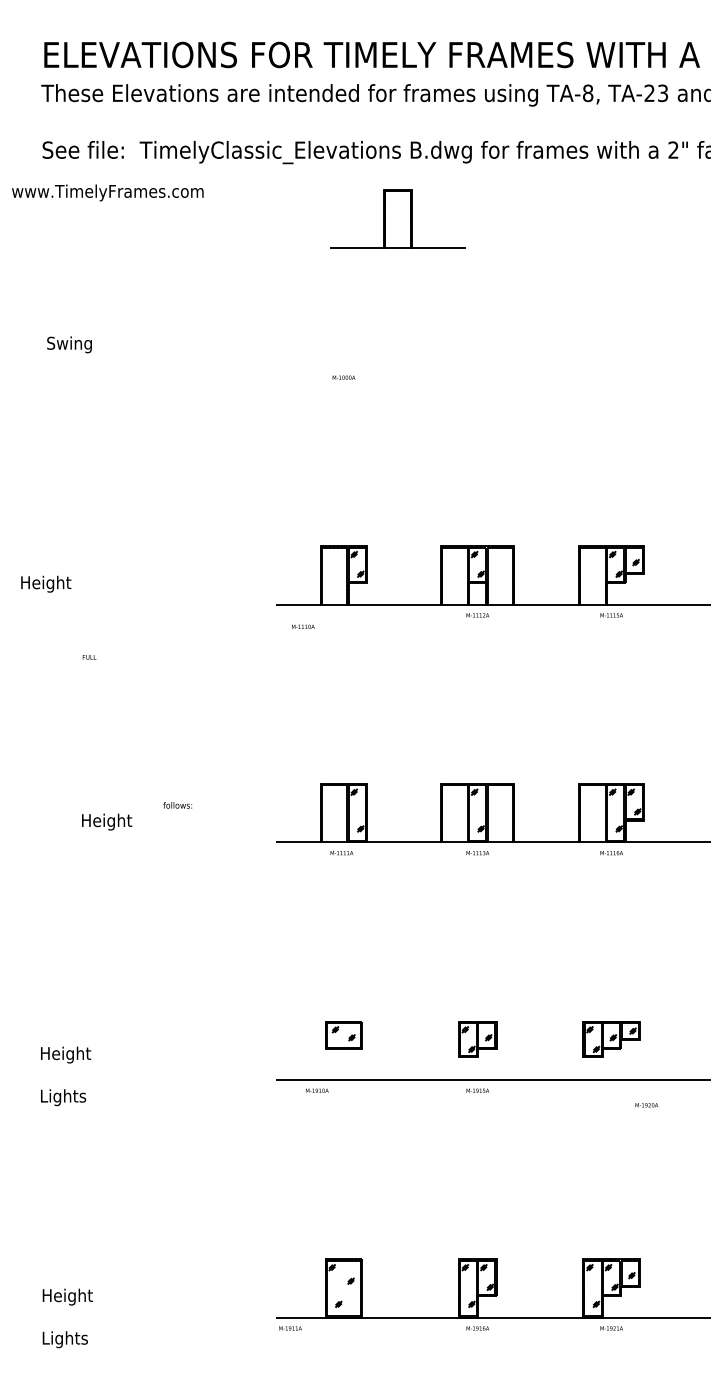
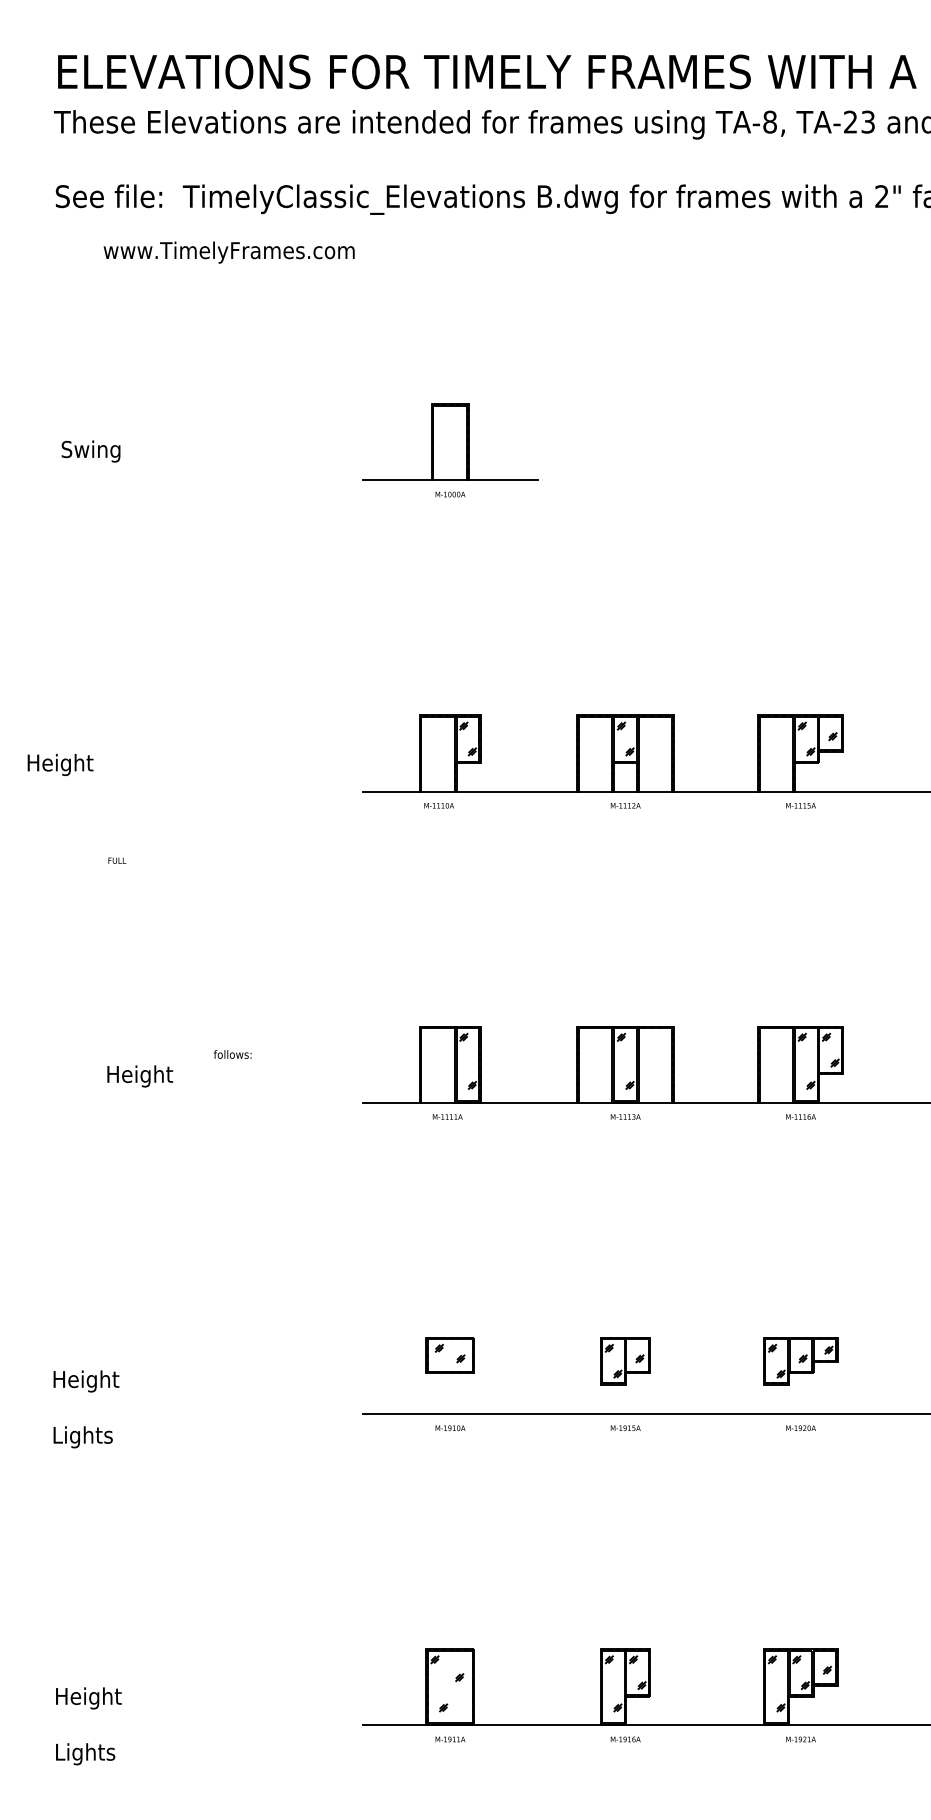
text: (107, 192) -> (228, 252), moved
part: (398, 218) -> (450, 441), moved
text: (302, 626) -> (438, 805), moved
text: (317, 1090) -> (450, 1427), moved
text: (646, 1104) -> (800, 1427), moved
text: (290, 1328) -> (450, 1739), moved

